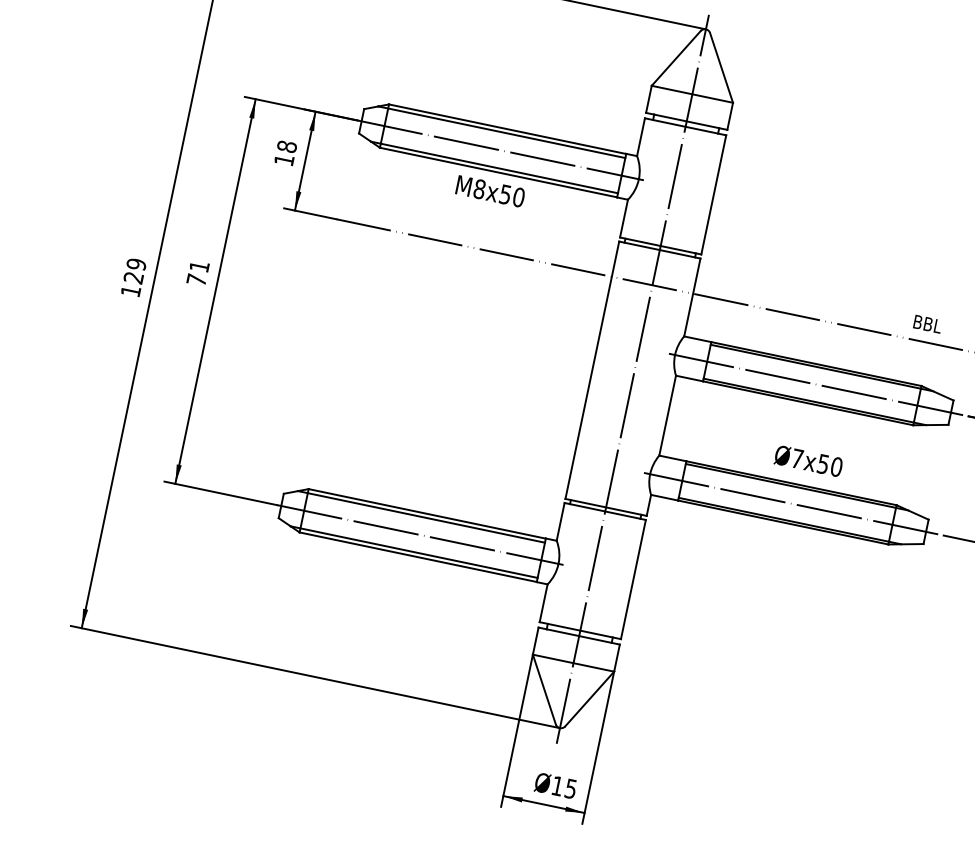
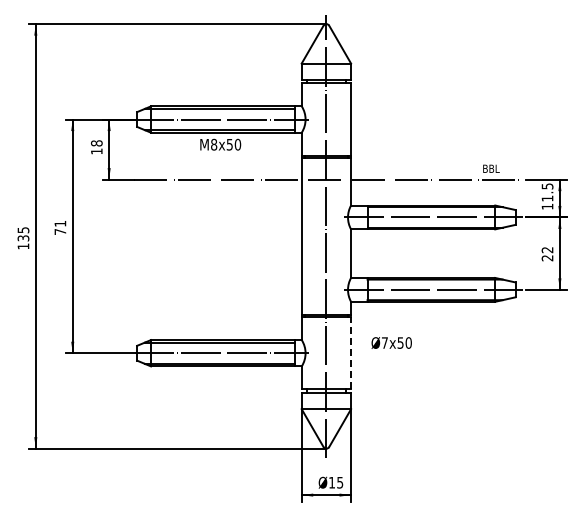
text: (135, 271) -> (23, 234), 129 -> 135
text: (808, 460) -> (391, 342), moved
line: (634, 578) -> (351, 352), solid -> dashed

